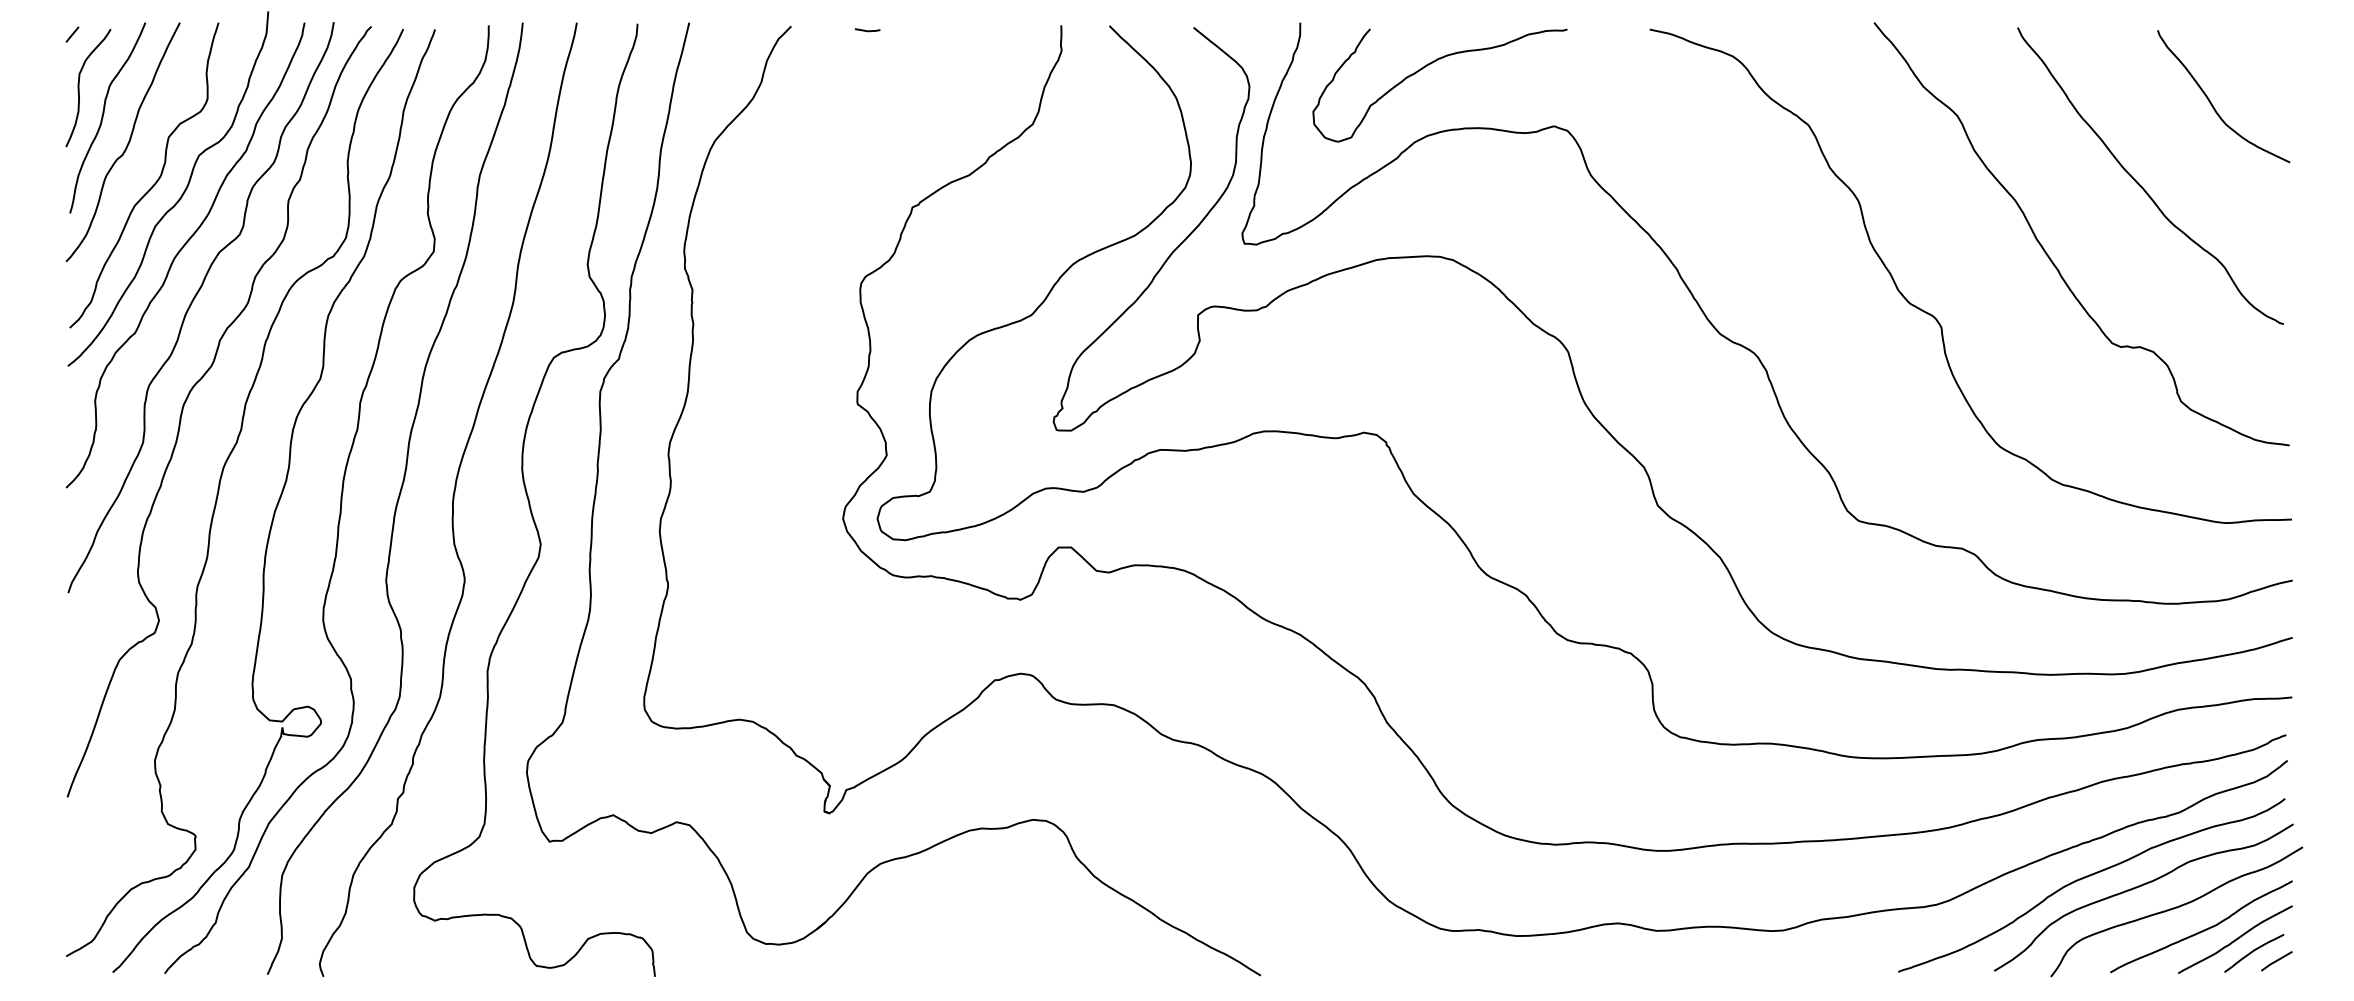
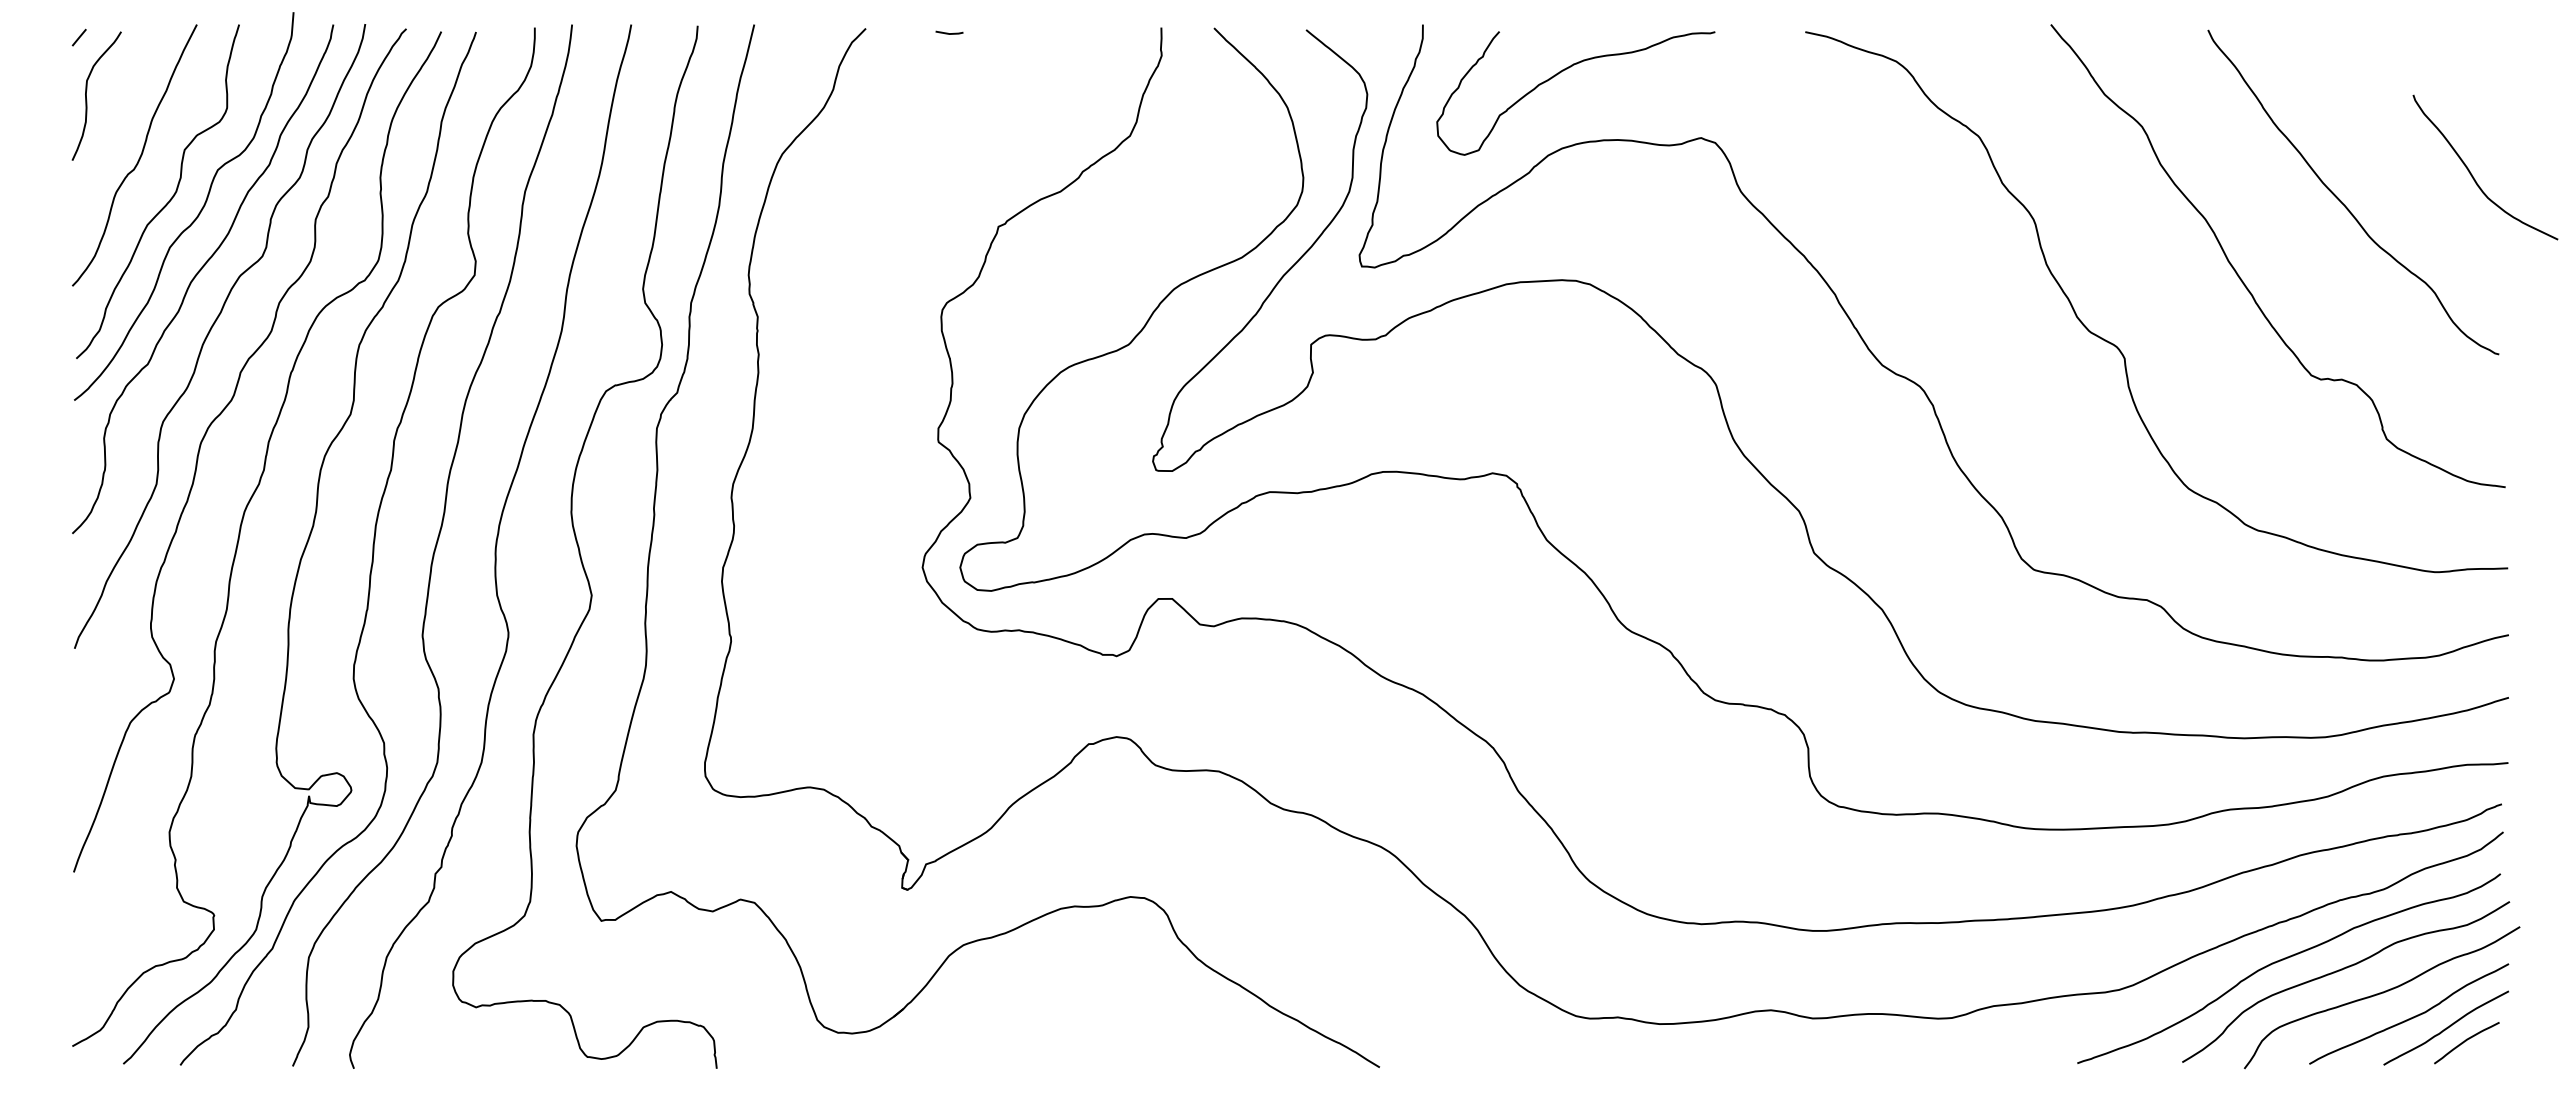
curve: (2211, 102) -> (2472, 174), moved
curve: (103, 116) -> (113, 127), removed
line: (2276, 961) -> (2491, 1051), removed

